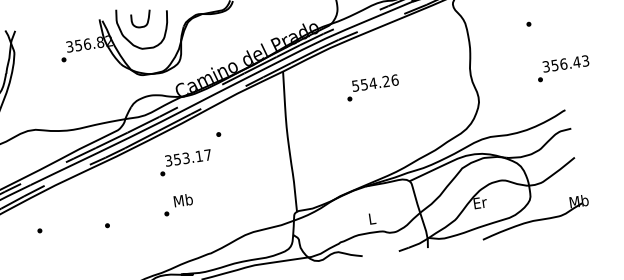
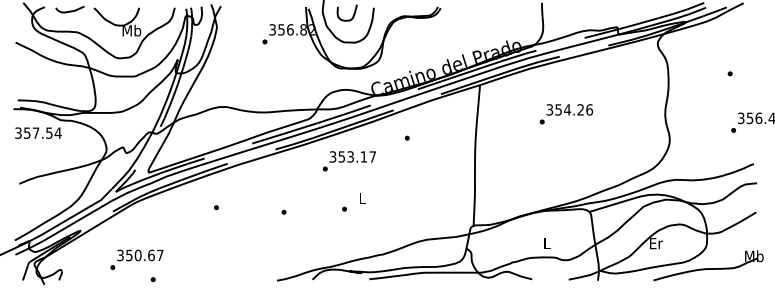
text: (355, 85) -> (549, 109), 554.26 -> 354.26
text: (185, 162) -> (349, 161), moved
text: (183, 200) -> (362, 198), Mb -> L

